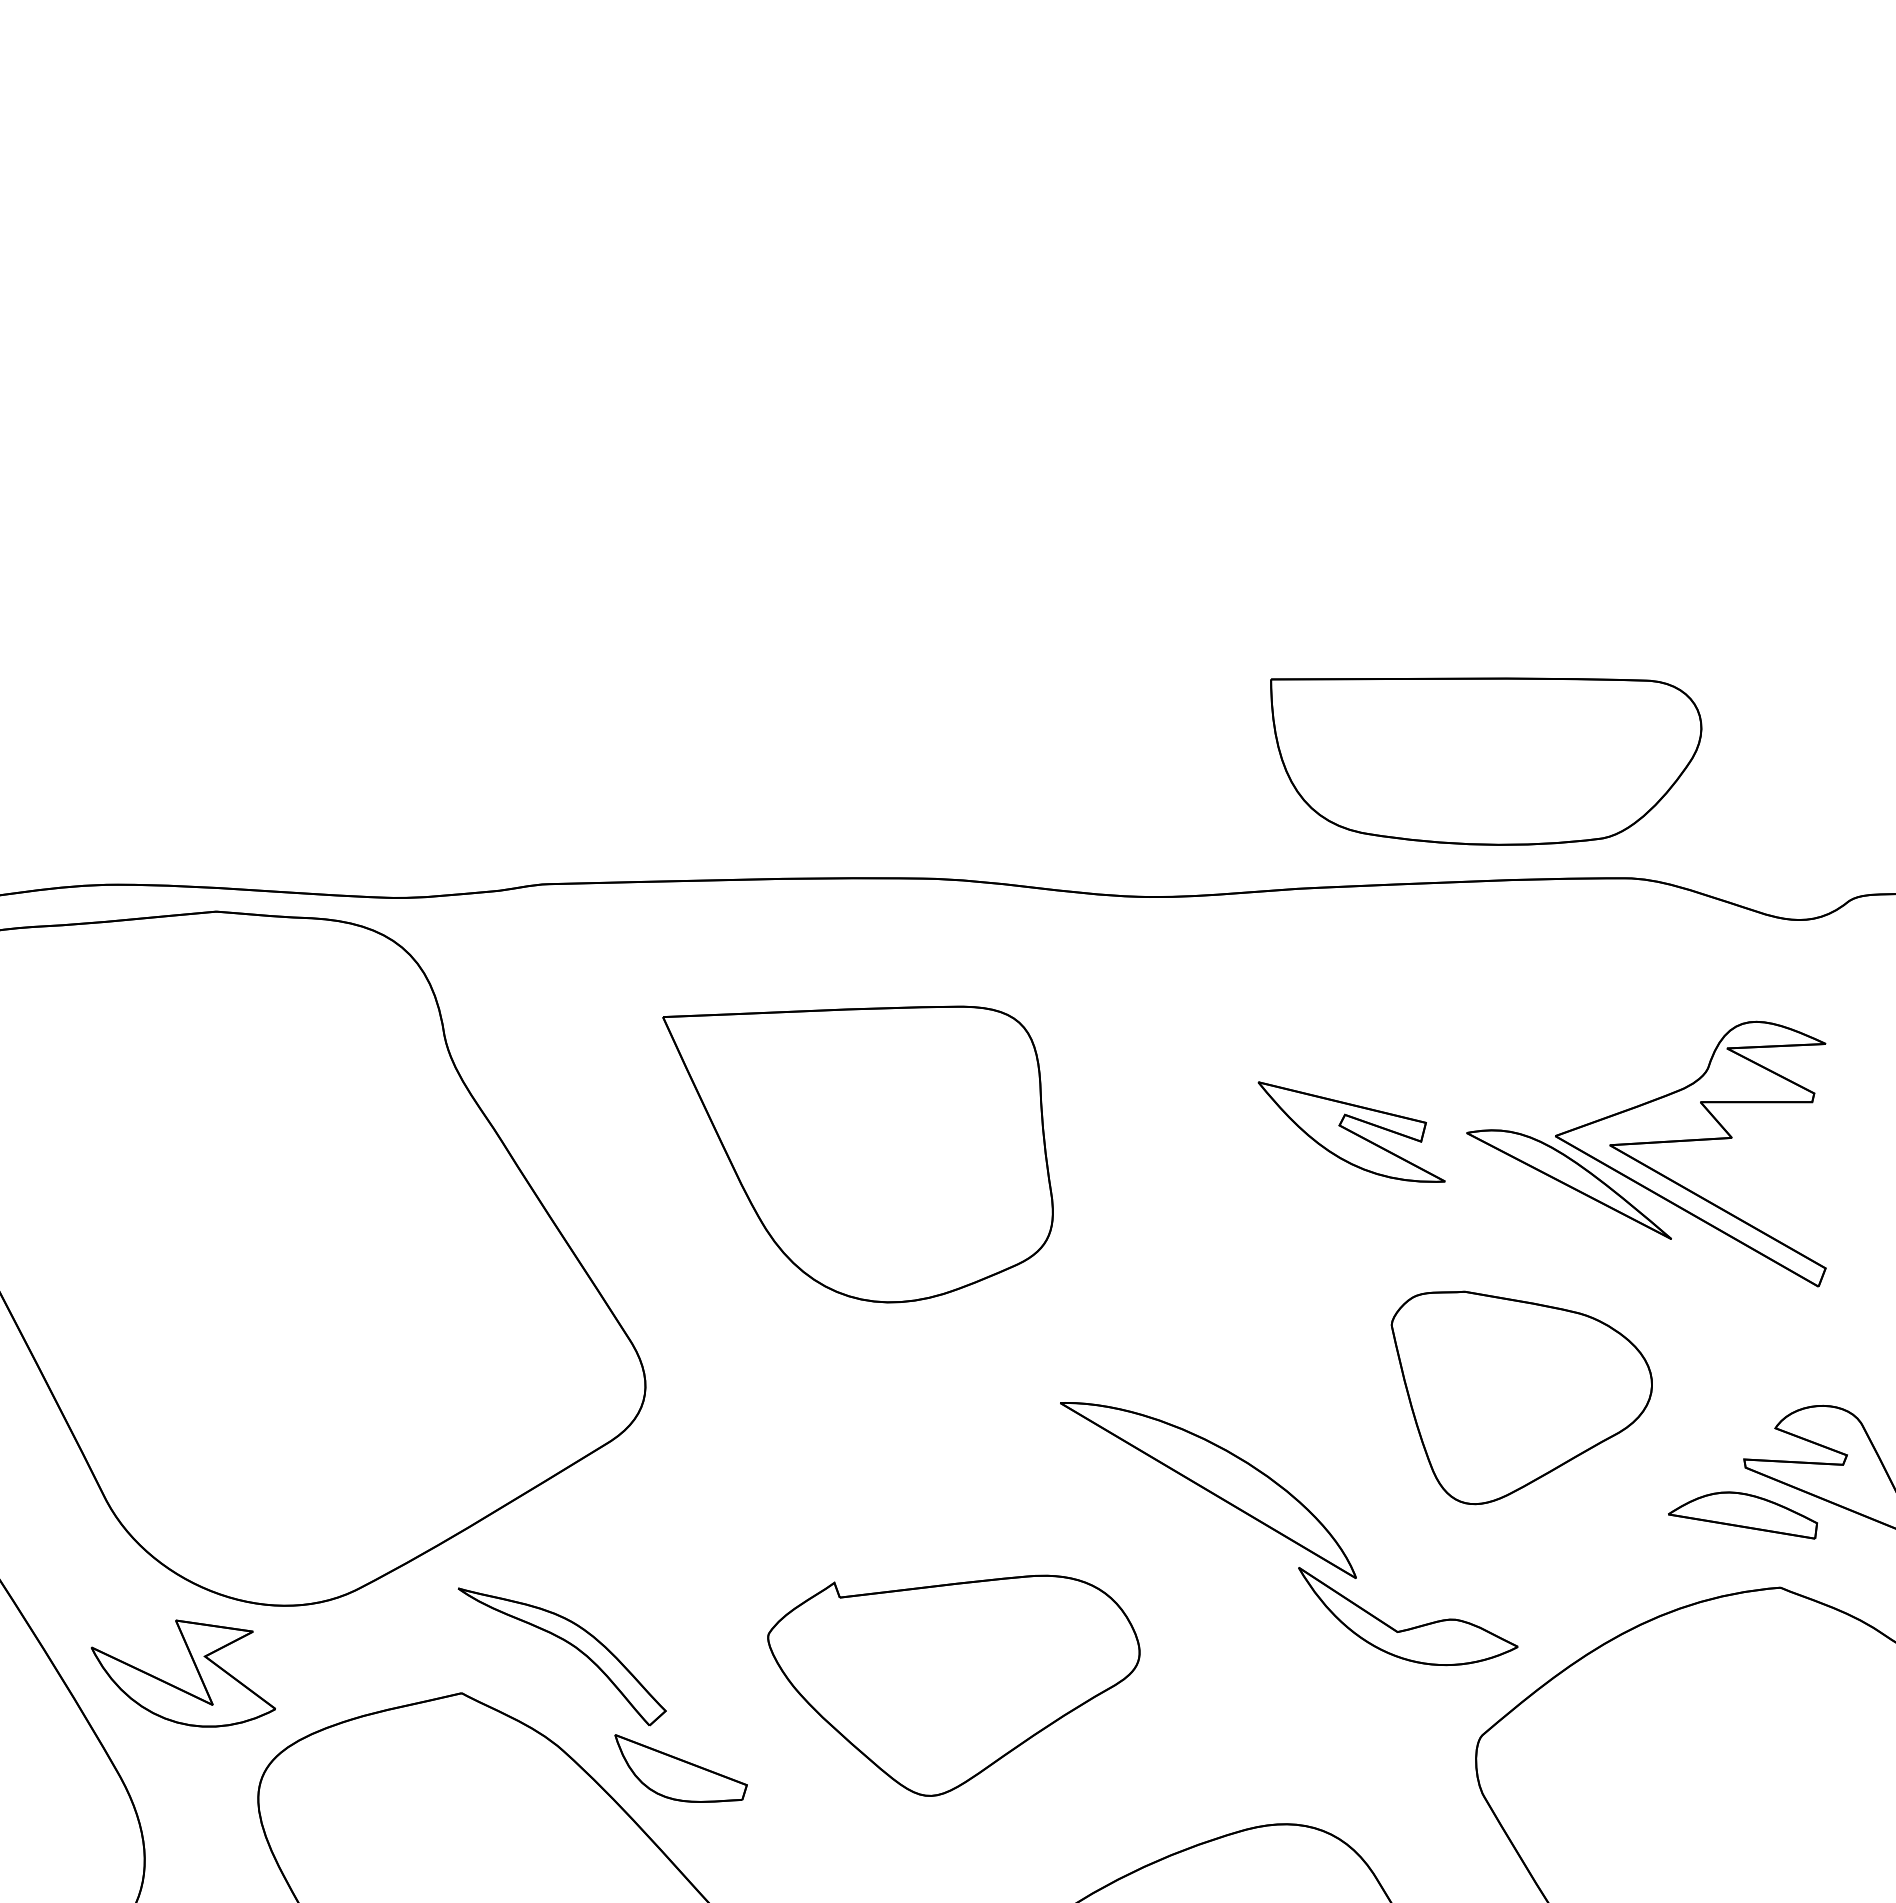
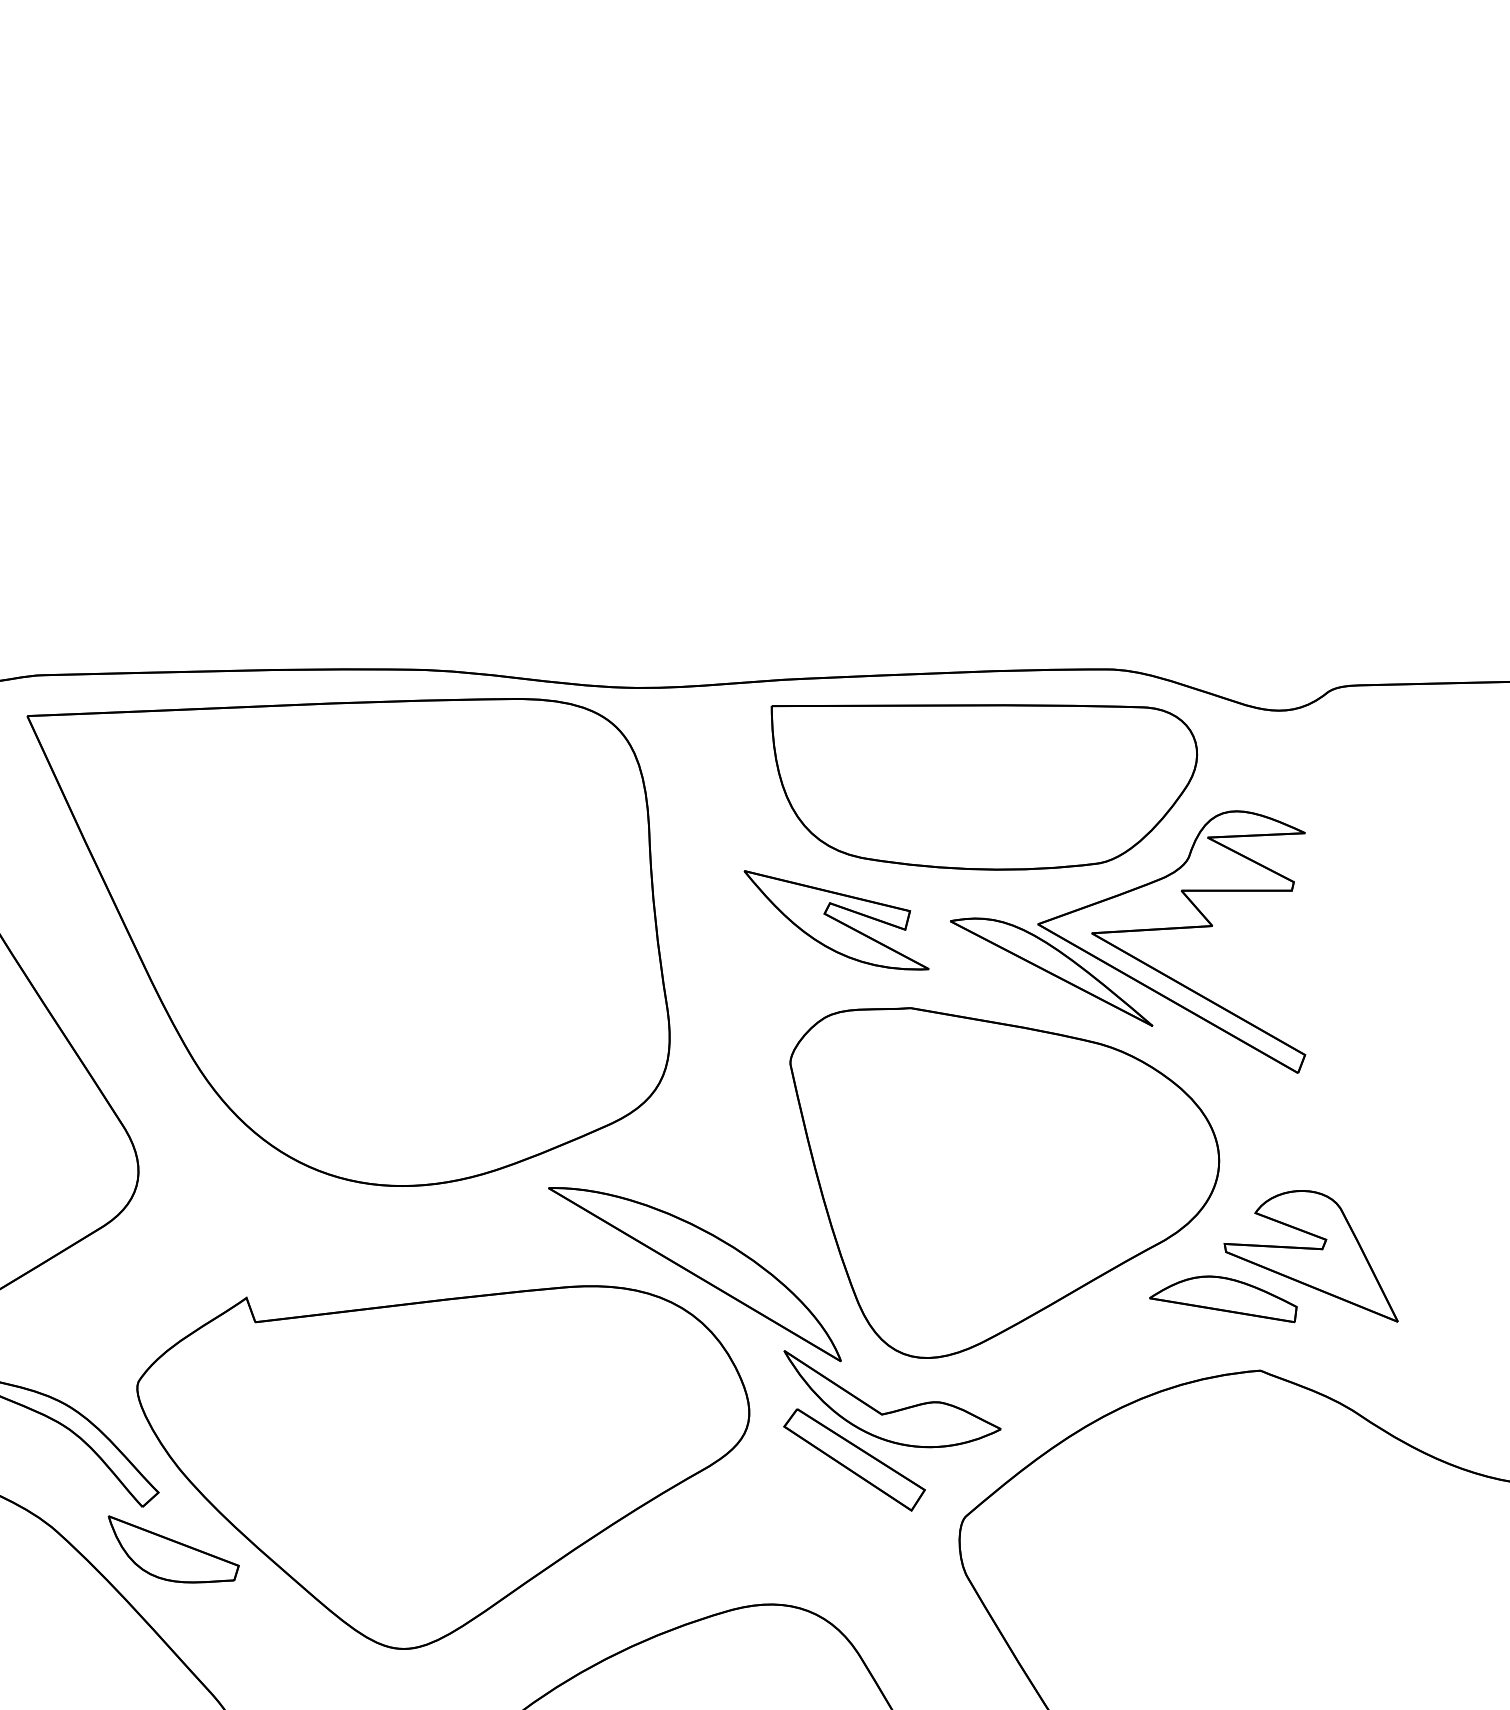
part: (1486, 761) -> (984, 787), moved
part: (857, 1154) -> (348, 942), size x1.67
part: (1521, 1397) -> (1004, 1182), size x1.67
part: (1369, 1678) -> (854, 1460), added
part: (953, 1685) -> (442, 1467), size x1.67

